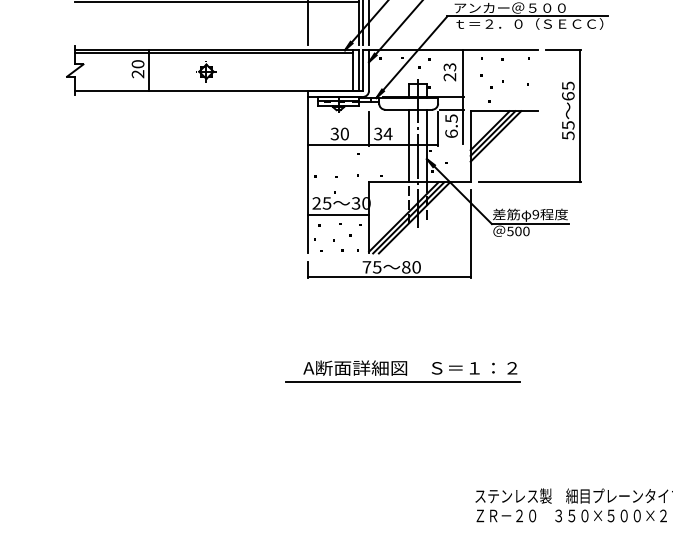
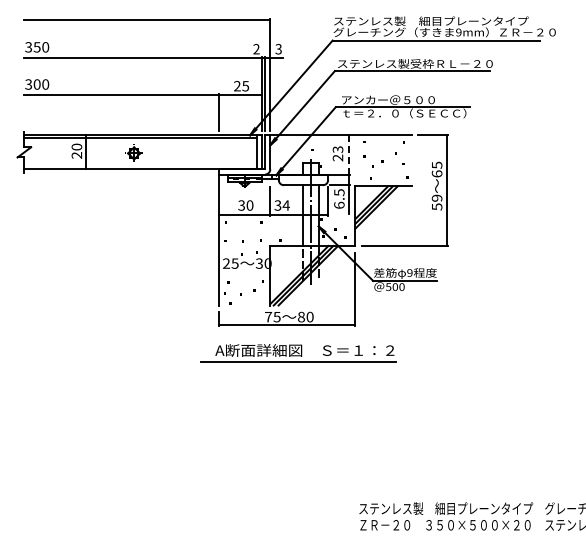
line: (462, 73) -> (348, 154), solid -> dashed
text: (567, 124) -> (436, 197), 55 -> 59
line: (338, 215) -> (244, 273), removed
part: (402, 371) -> (298, 353), moved

